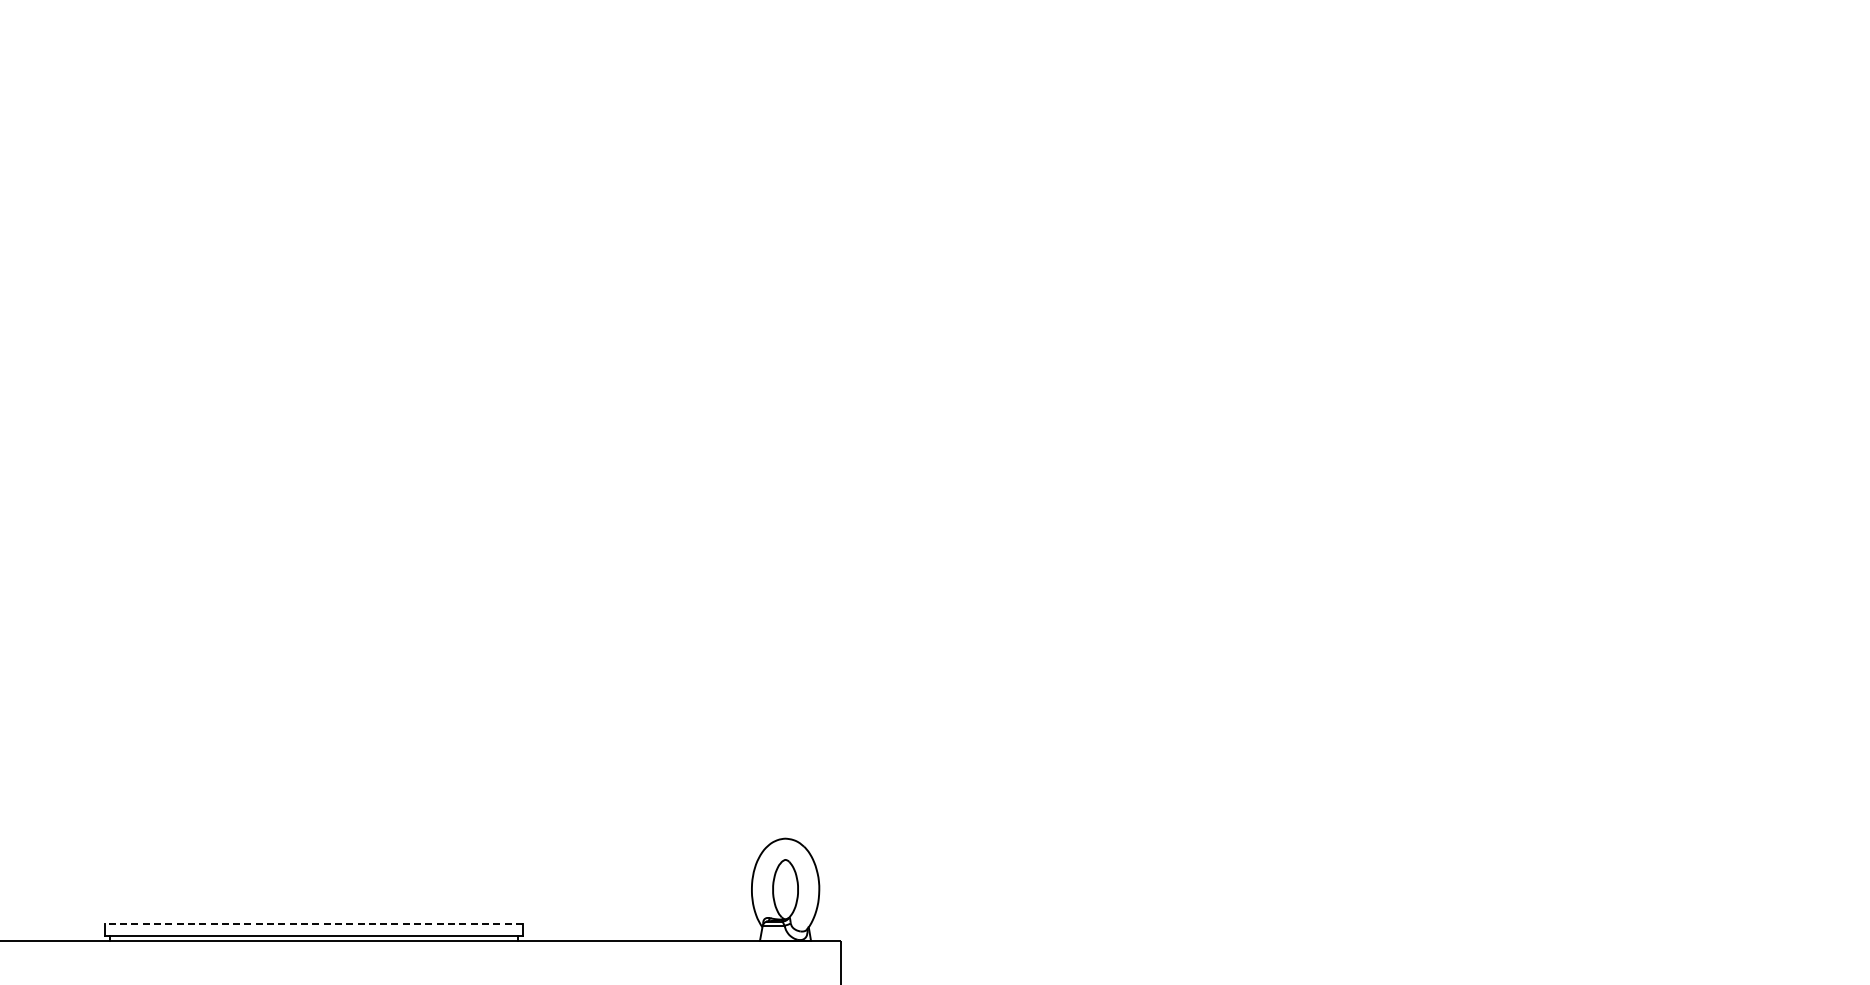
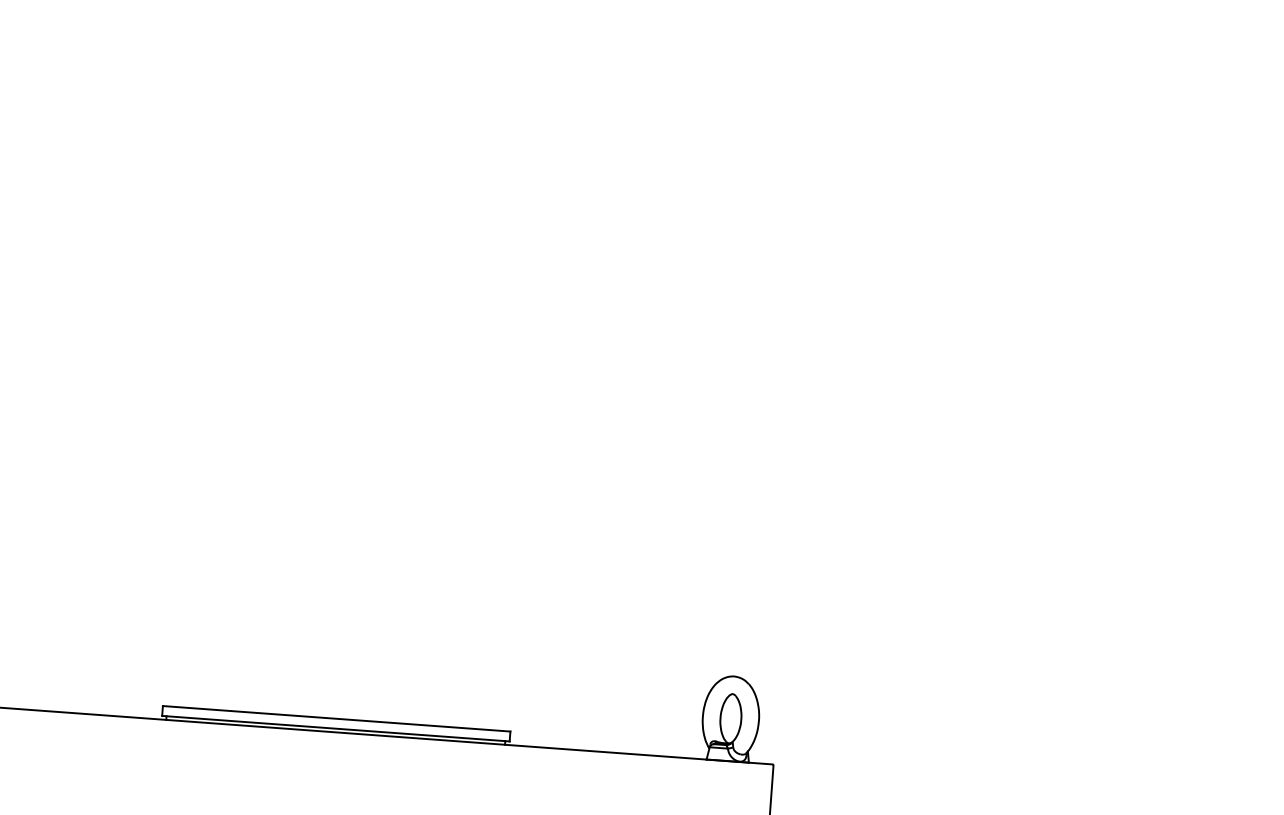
line: (313, 924) -> (336, 718), dashed -> solid

